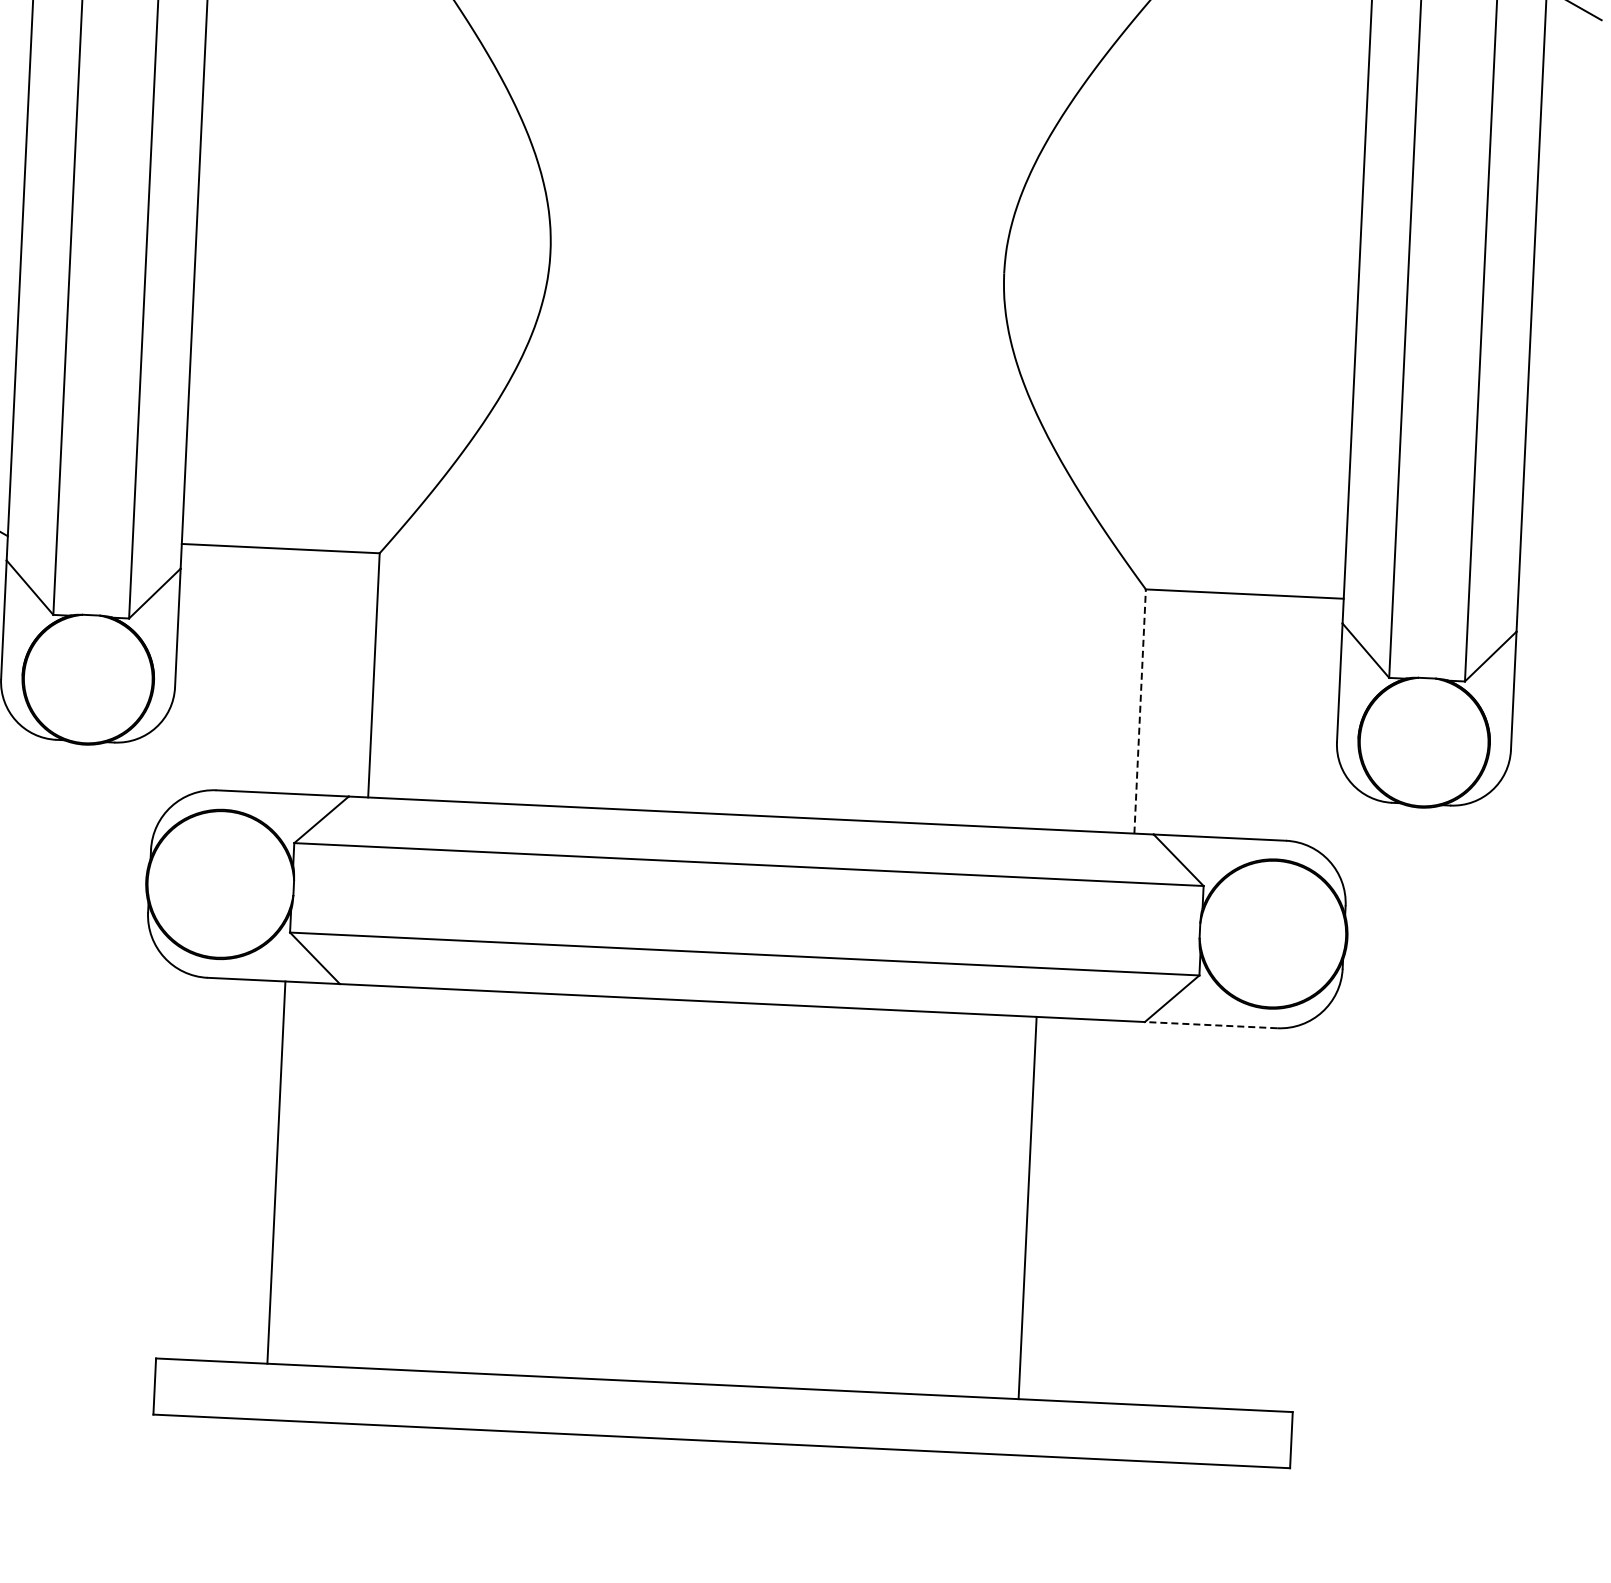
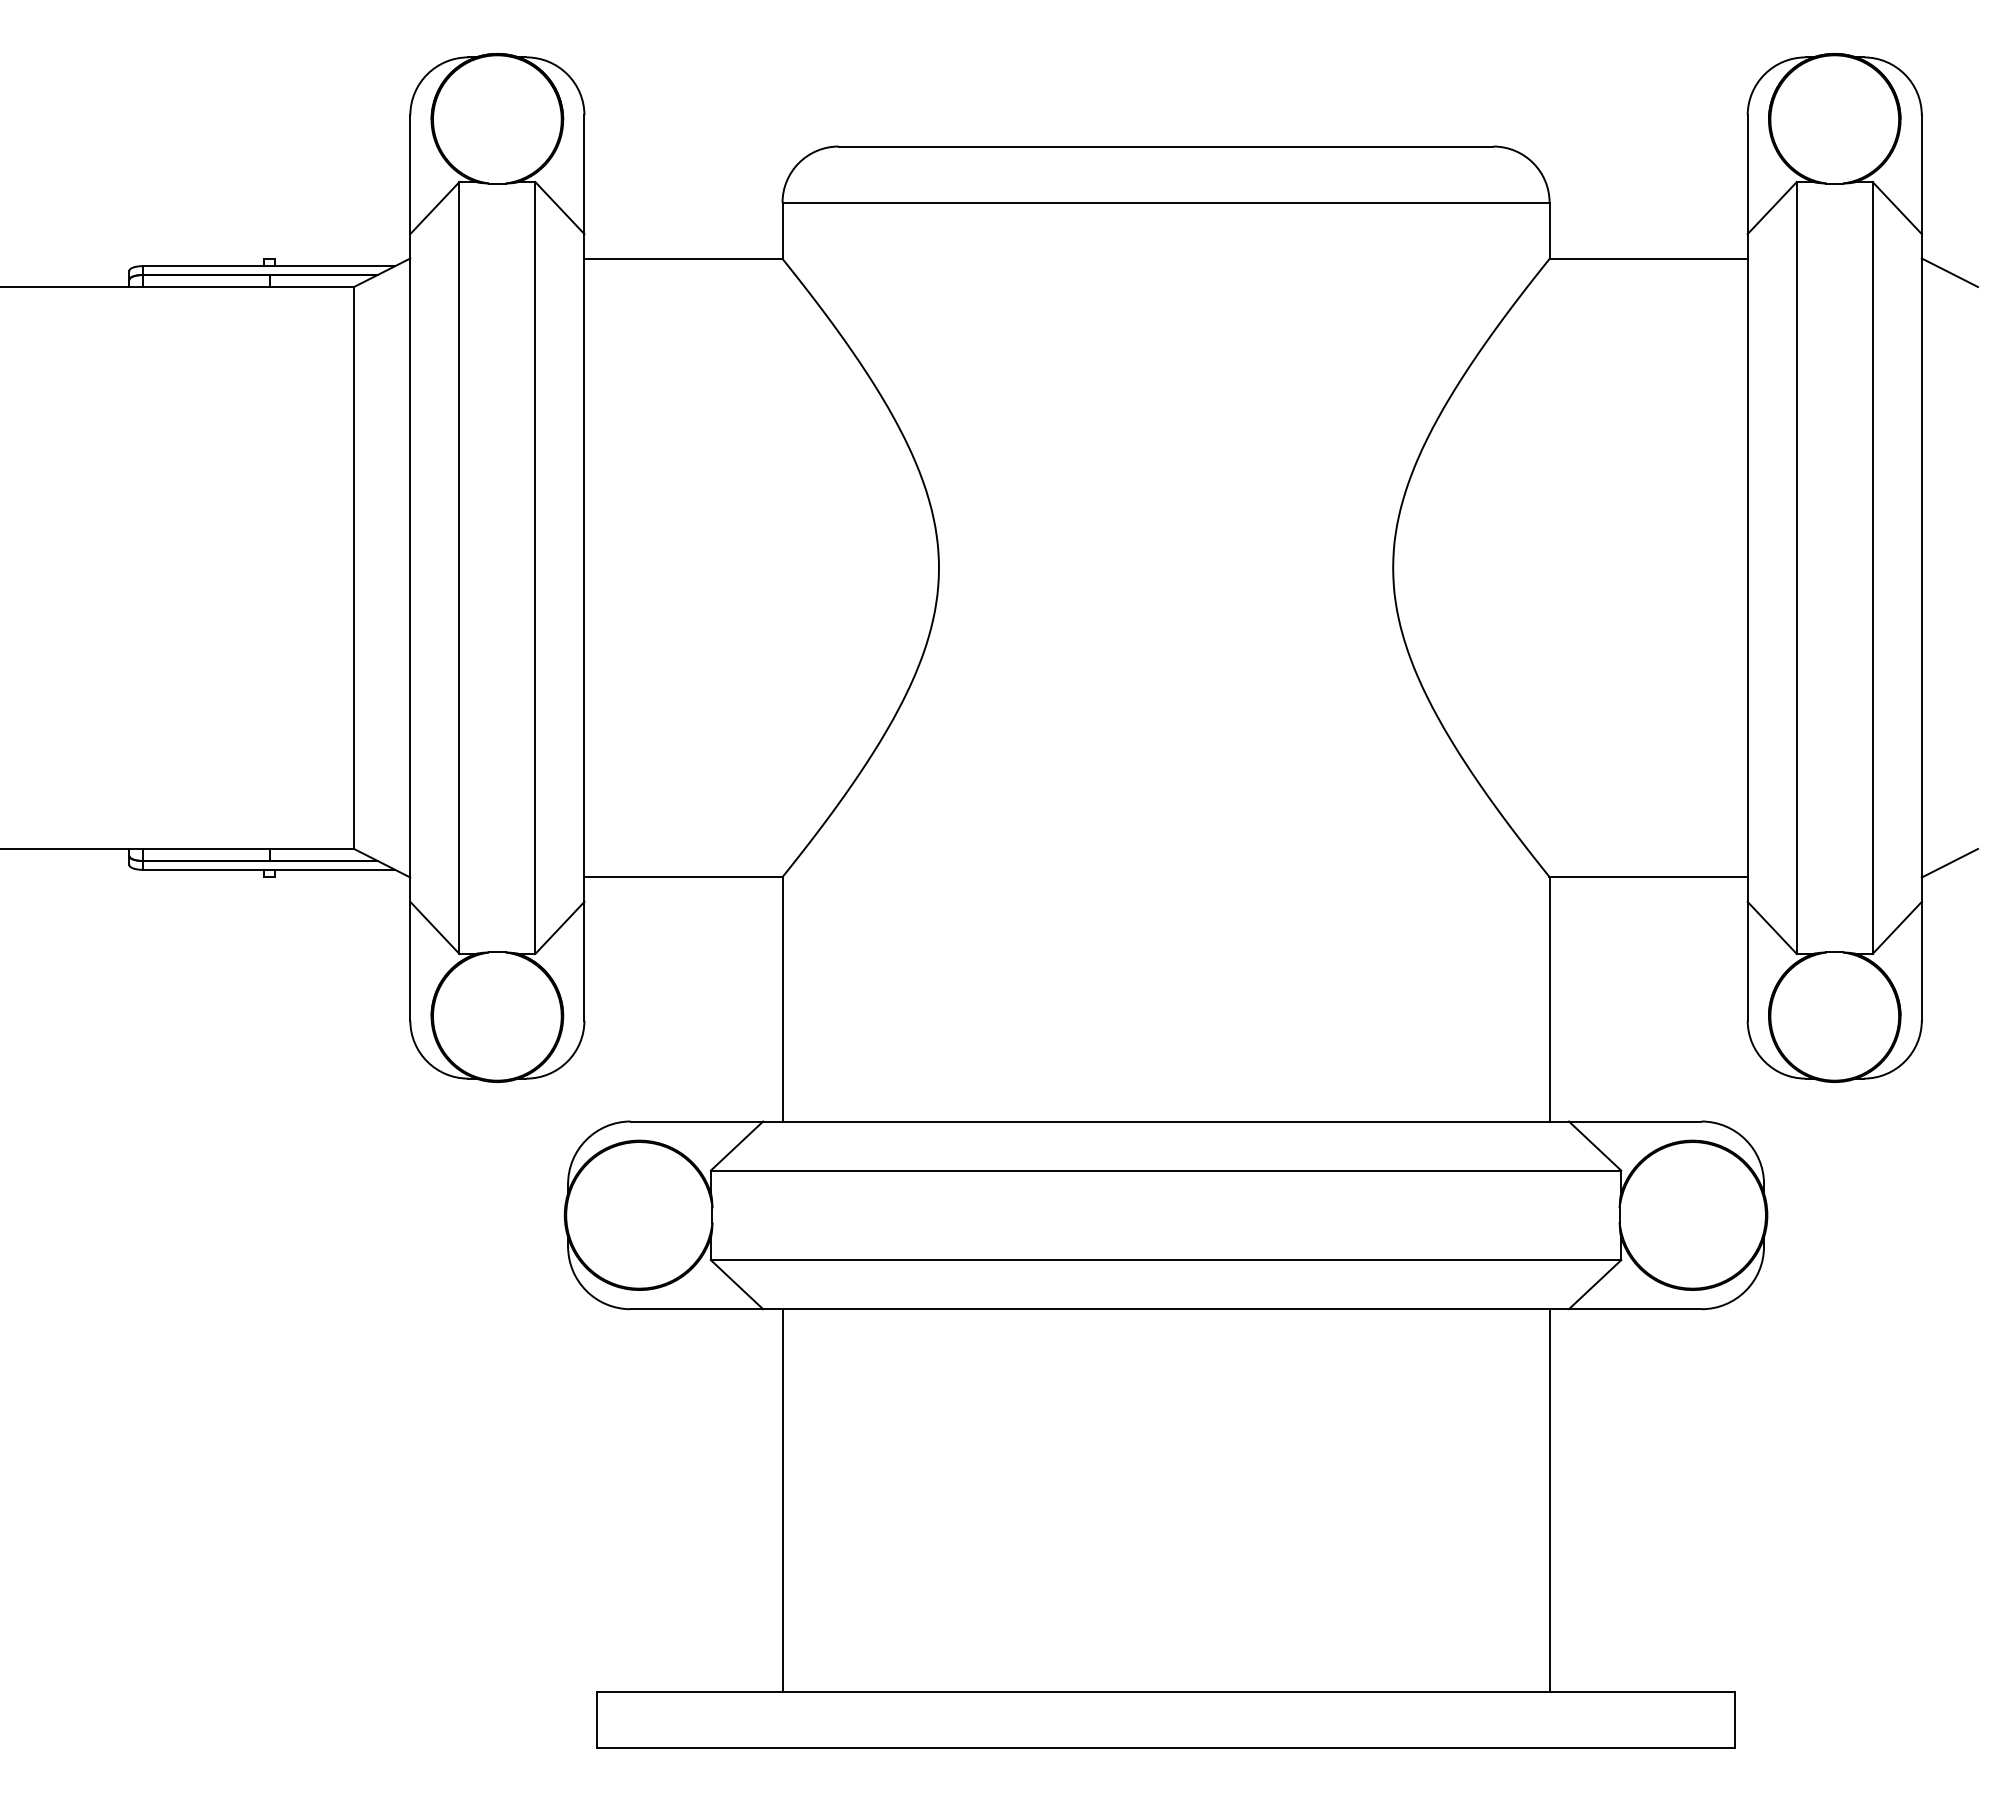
line: (1546, 593) -> (1949, 862), added
line: (1140, 710) -> (1549, 998), dashed -> solid
line: (1210, 1025) -> (1634, 1309), dashed -> solid
line: (276, 1172) -> (782, 1500), moved
line: (1027, 1207) -> (1549, 1500), moved

